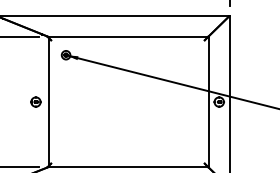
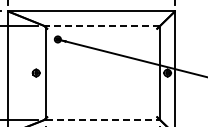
line: (128, 37) -> (102, 26), solid -> dashed
line: (129, 166) -> (103, 119), solid -> dashed

